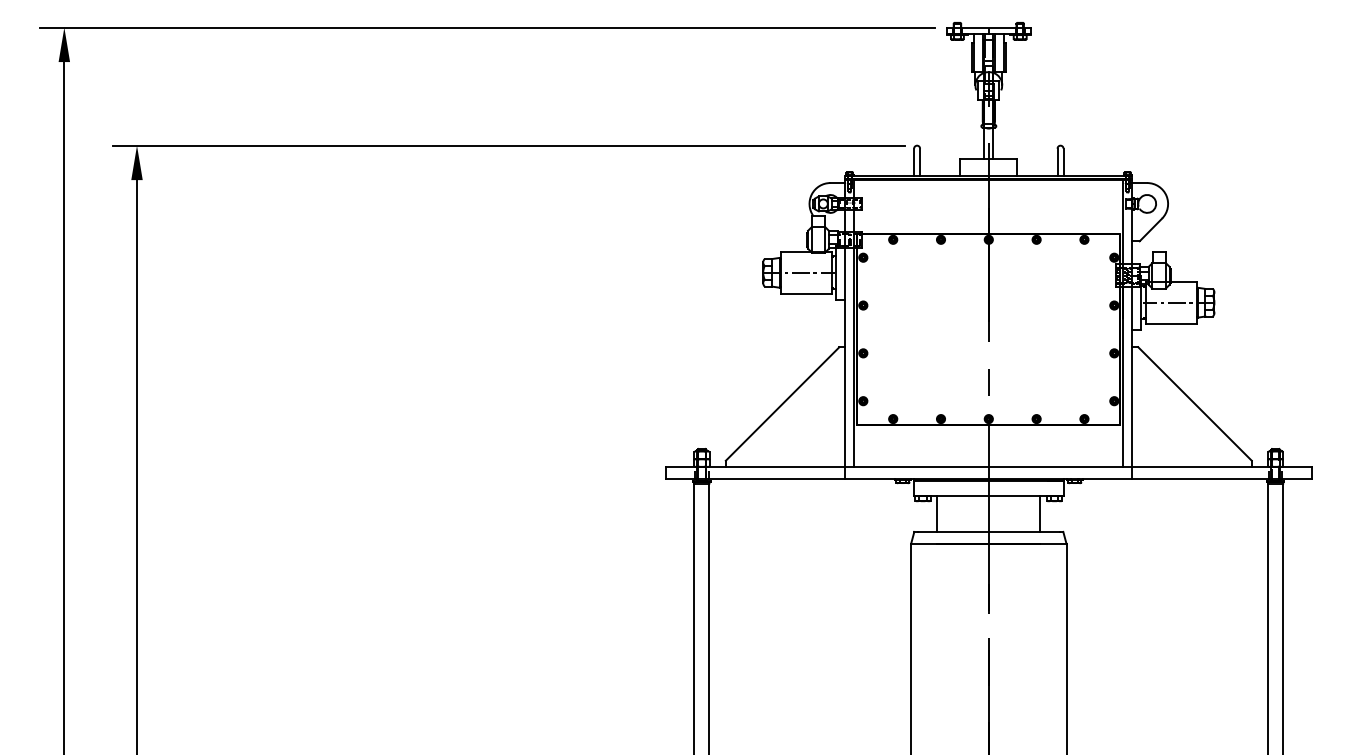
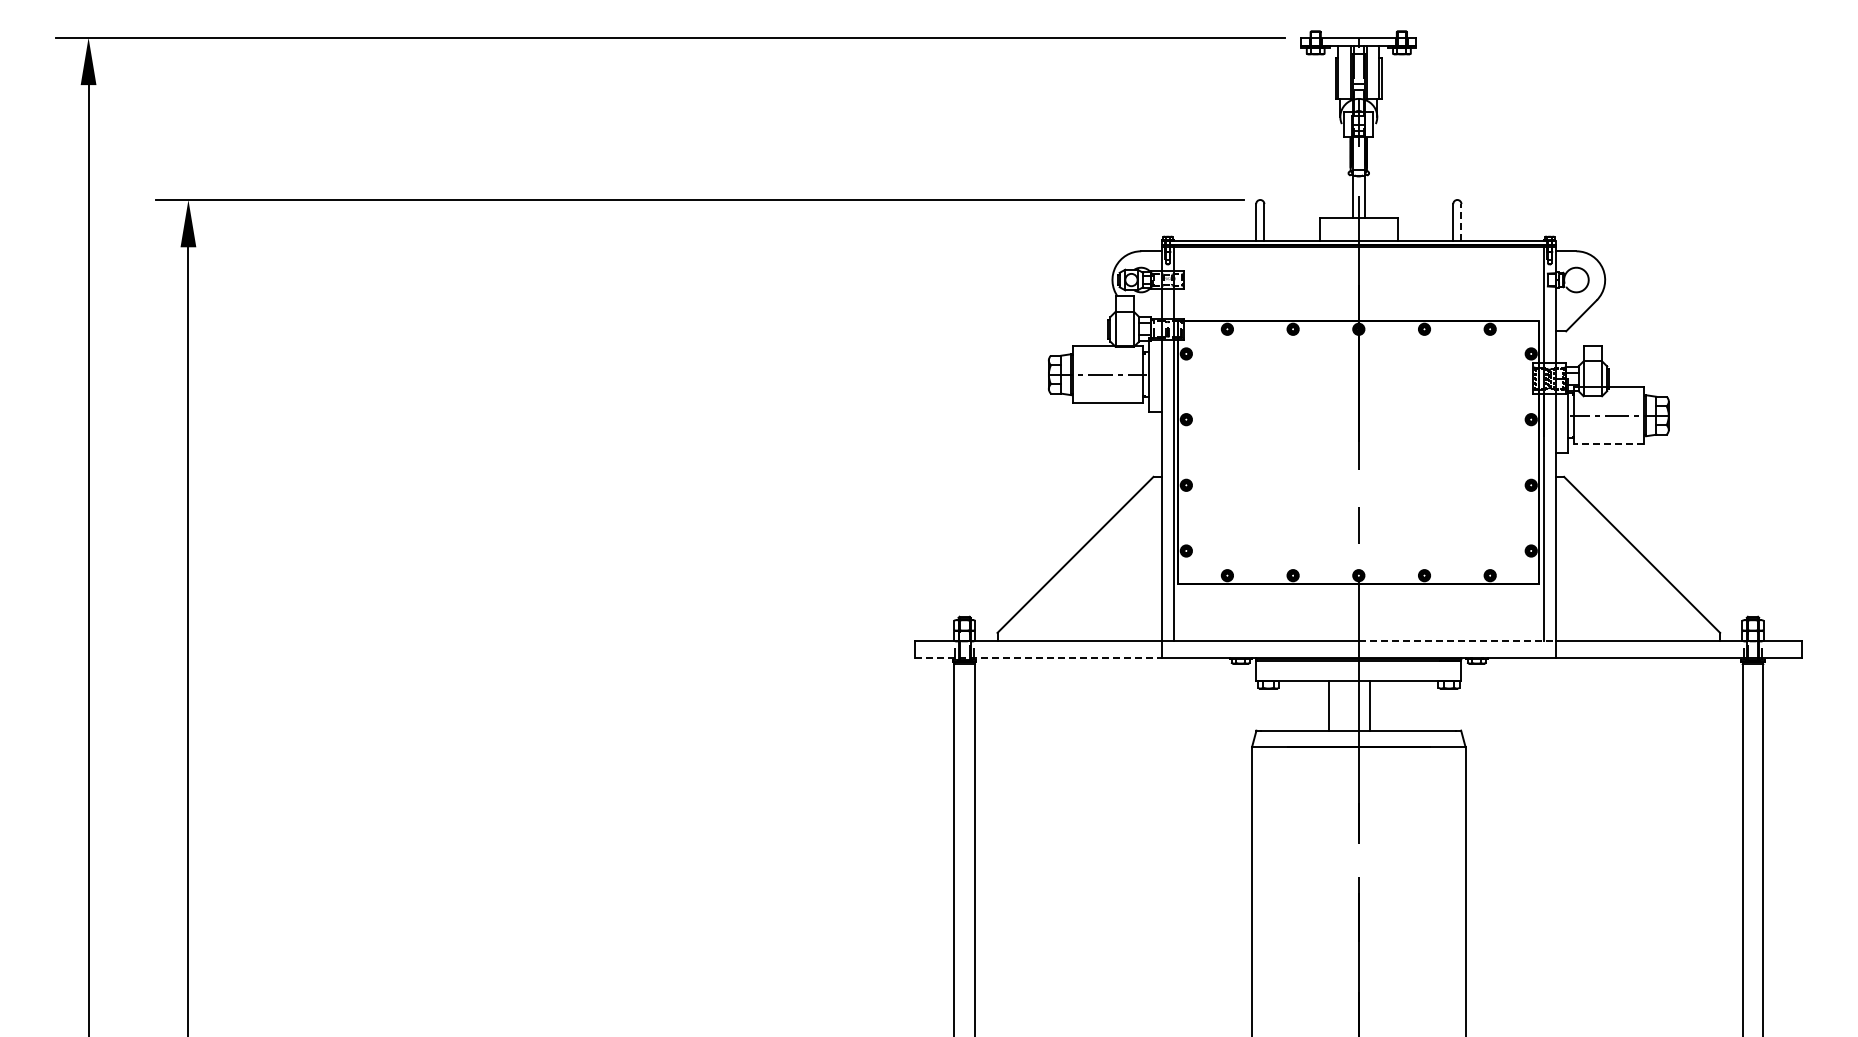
line: (1063, 162) -> (1461, 222), solid -> dashed
line: (1171, 323) -> (1609, 444), solid -> dashed
line: (1060, 467) -> (1457, 641), solid -> dashed
line: (756, 478) -> (1039, 657), solid -> dashed
line: (937, 513) -> (1329, 705), moved
line: (1040, 513) -> (1369, 705), moved

